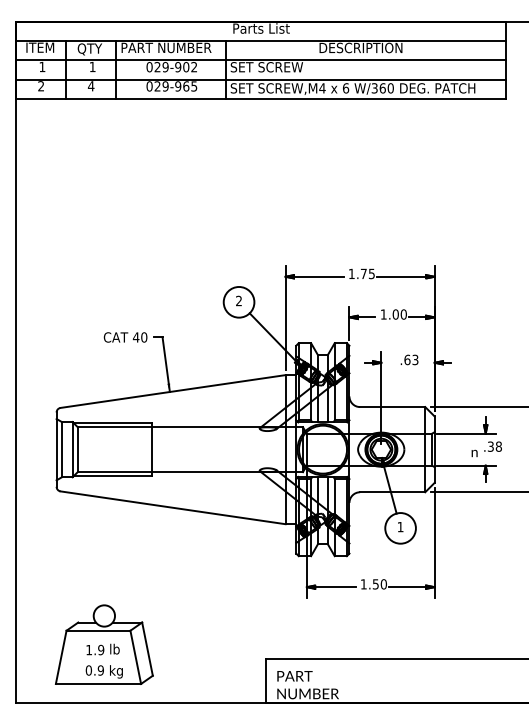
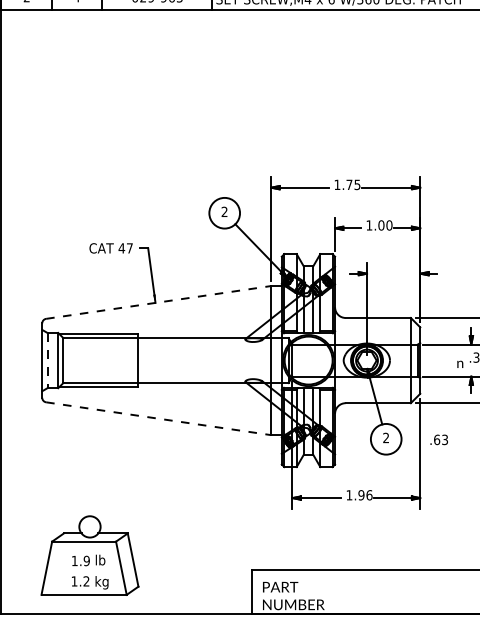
text: (144, 337) -> (130, 248), 40 -> 47
text: (409, 359) -> (439, 439), moved
line: (173, 391) -> (159, 302), solid -> dashed
line: (61, 449) -> (47, 360), solid -> dashed
line: (173, 507) -> (159, 418), solid -> dashed
text: (400, 526) -> (386, 437), 1 -> 2
text: (379, 584) -> (365, 495), 1.50 -> 1.96
text: (94, 670) -> (80, 581), 0.9 -> 1.2

